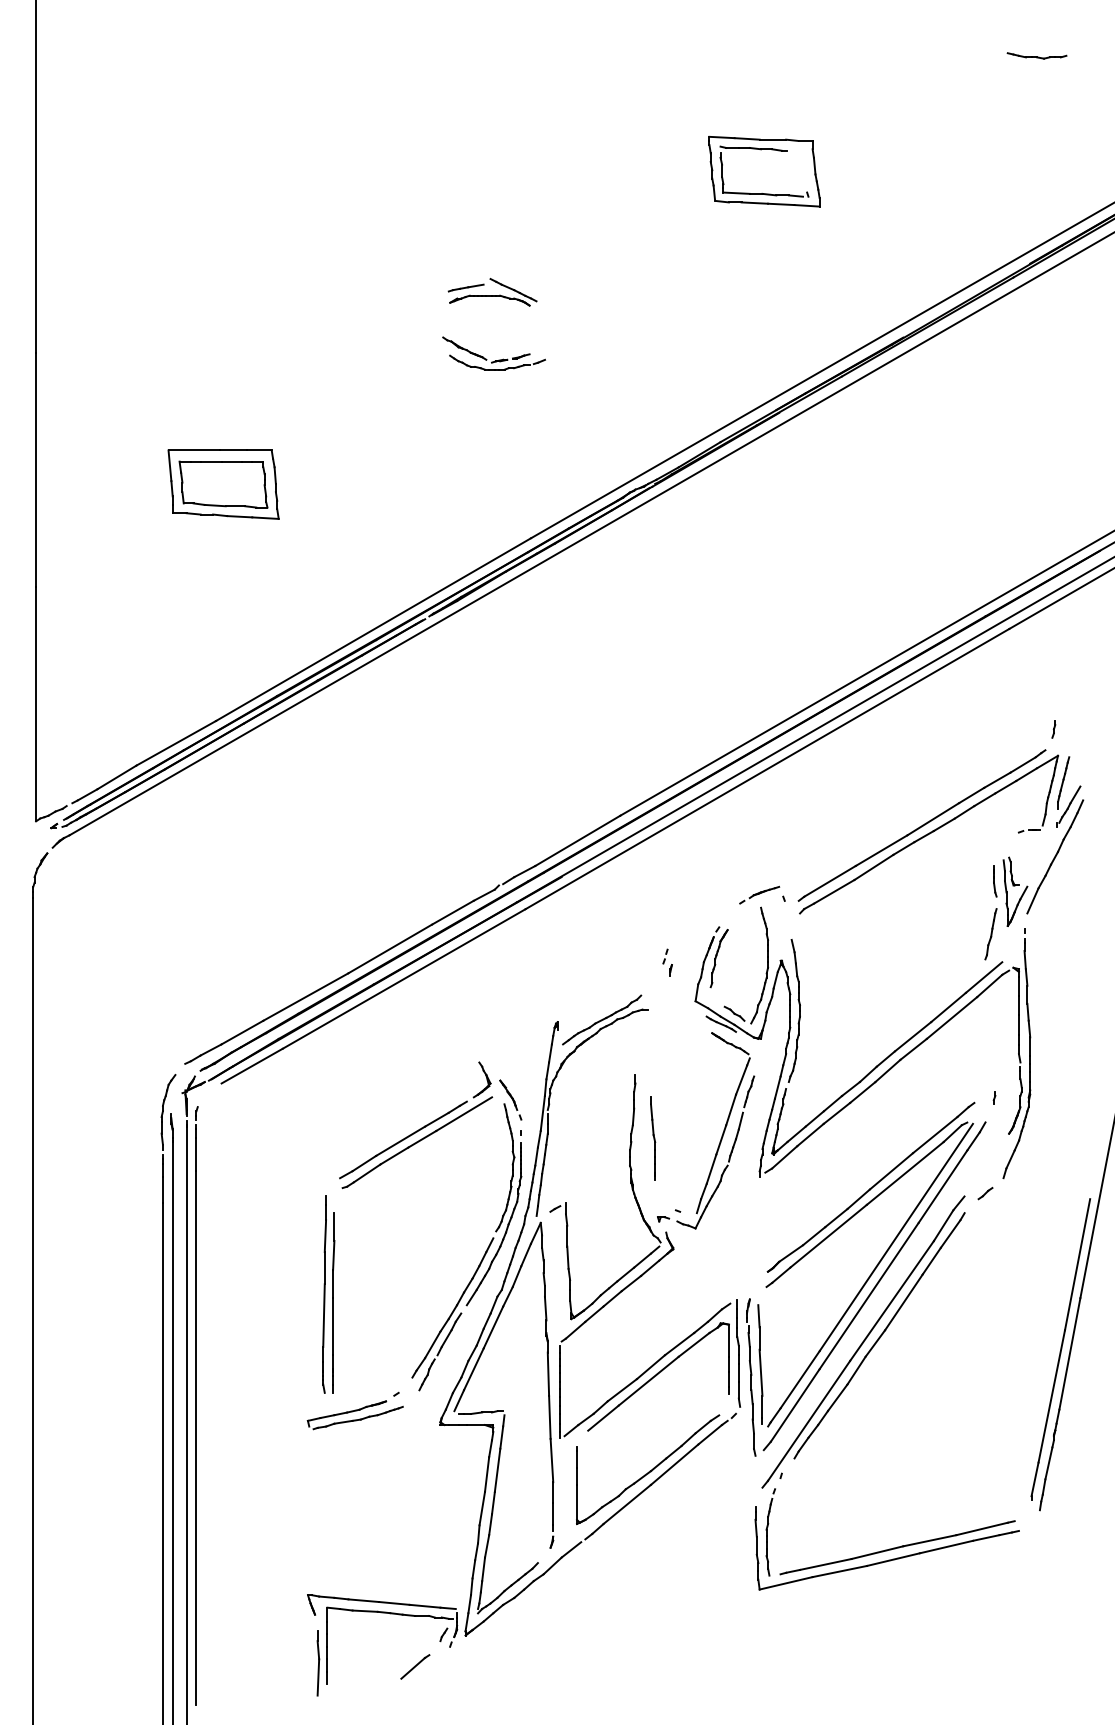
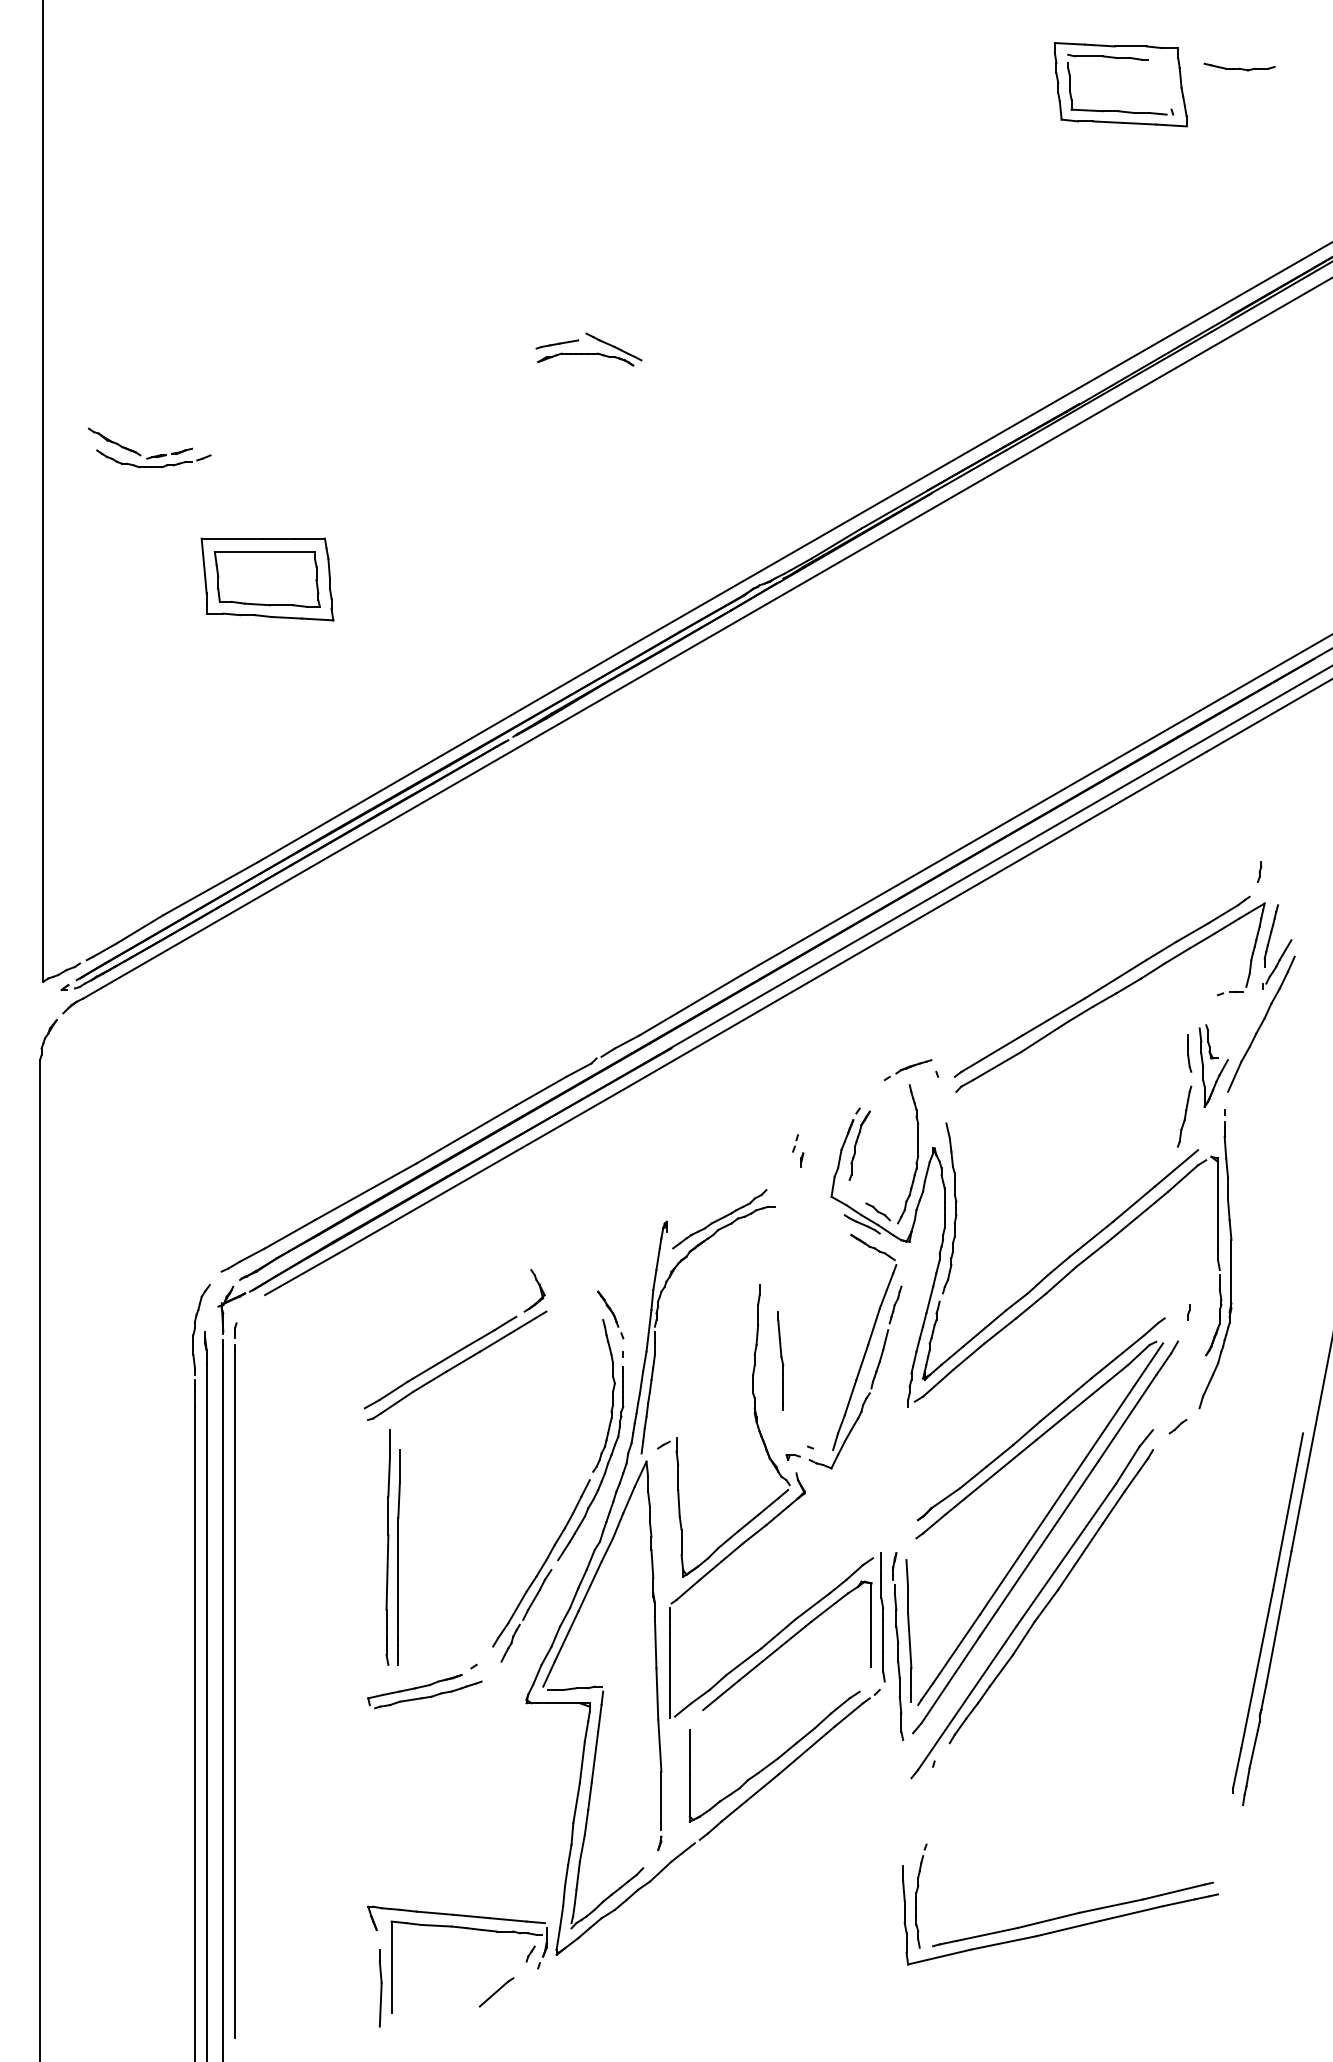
part: (764, 171) -> (1120, 84), moved
part: (494, 360) -> (150, 456), moved
part: (416, 1124) -> (456, 1344), moved
part: (889, 1548) -> (1063, 1915), moved

